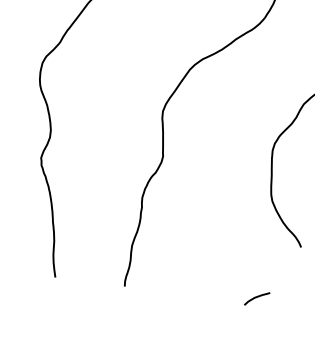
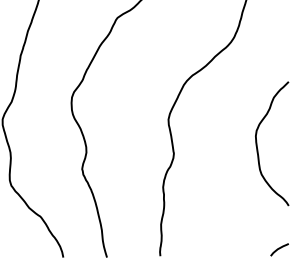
curve: (257, 298) -> (279, 249), moved

